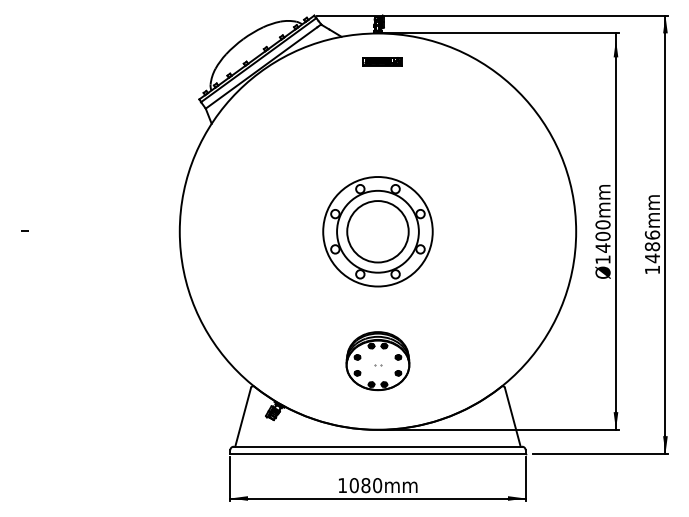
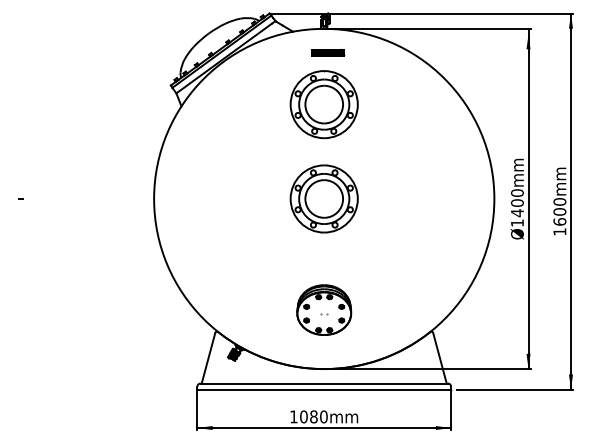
part: (377, 121) -> (323, 104), added
part: (377, 231) -> (323, 198), size x0.71
text: (652, 246) -> (559, 211), 1486mm -> 1600mm

